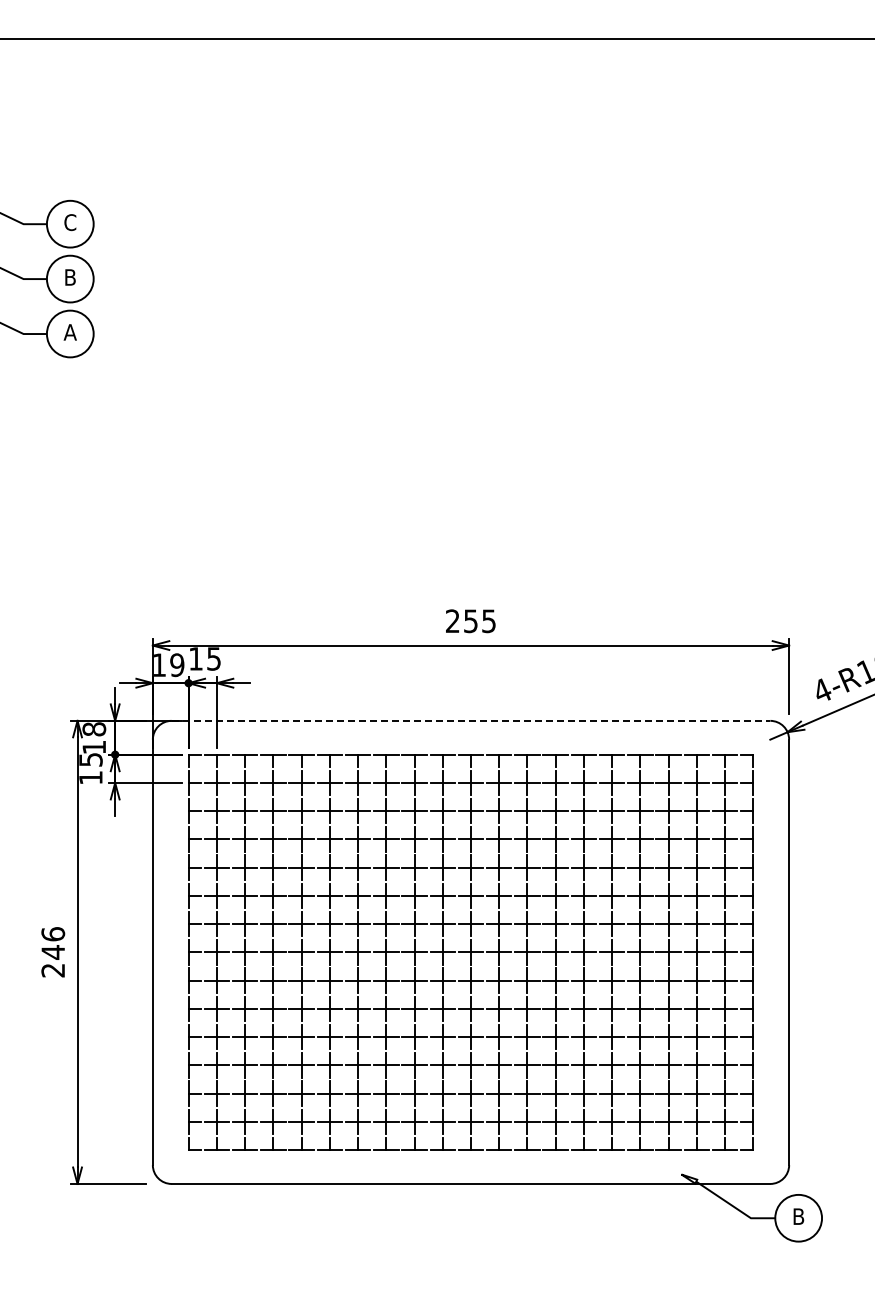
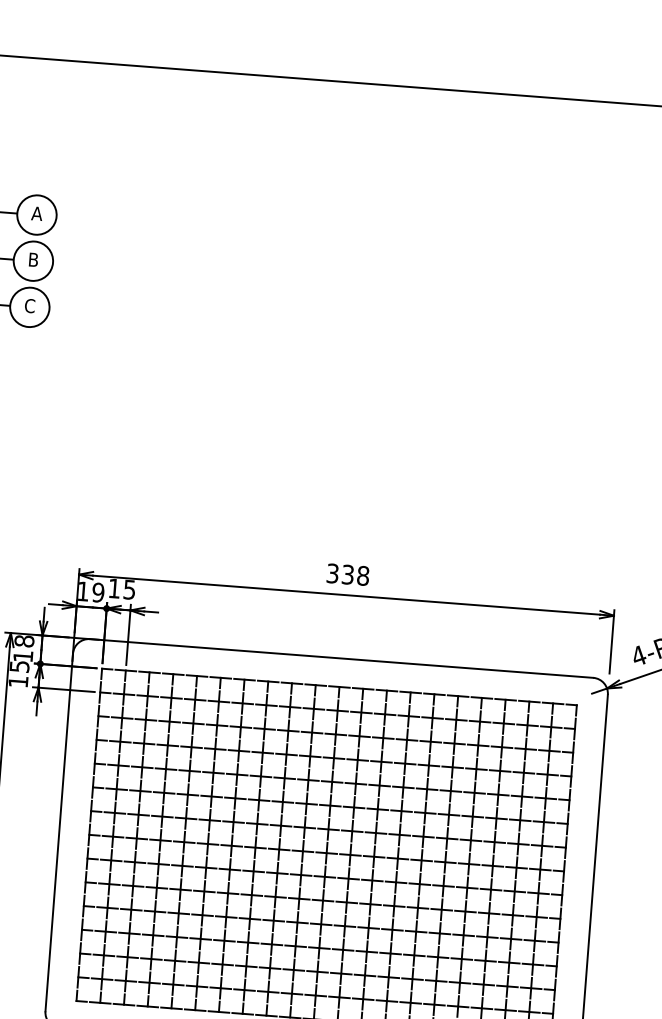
text: (69, 222) -> (36, 213), C -> A
text: (69, 332) -> (29, 306), A -> C
text: (471, 621) -> (348, 575), 255 -> 338
line: (471, 720) -> (342, 658), dashed -> solid

